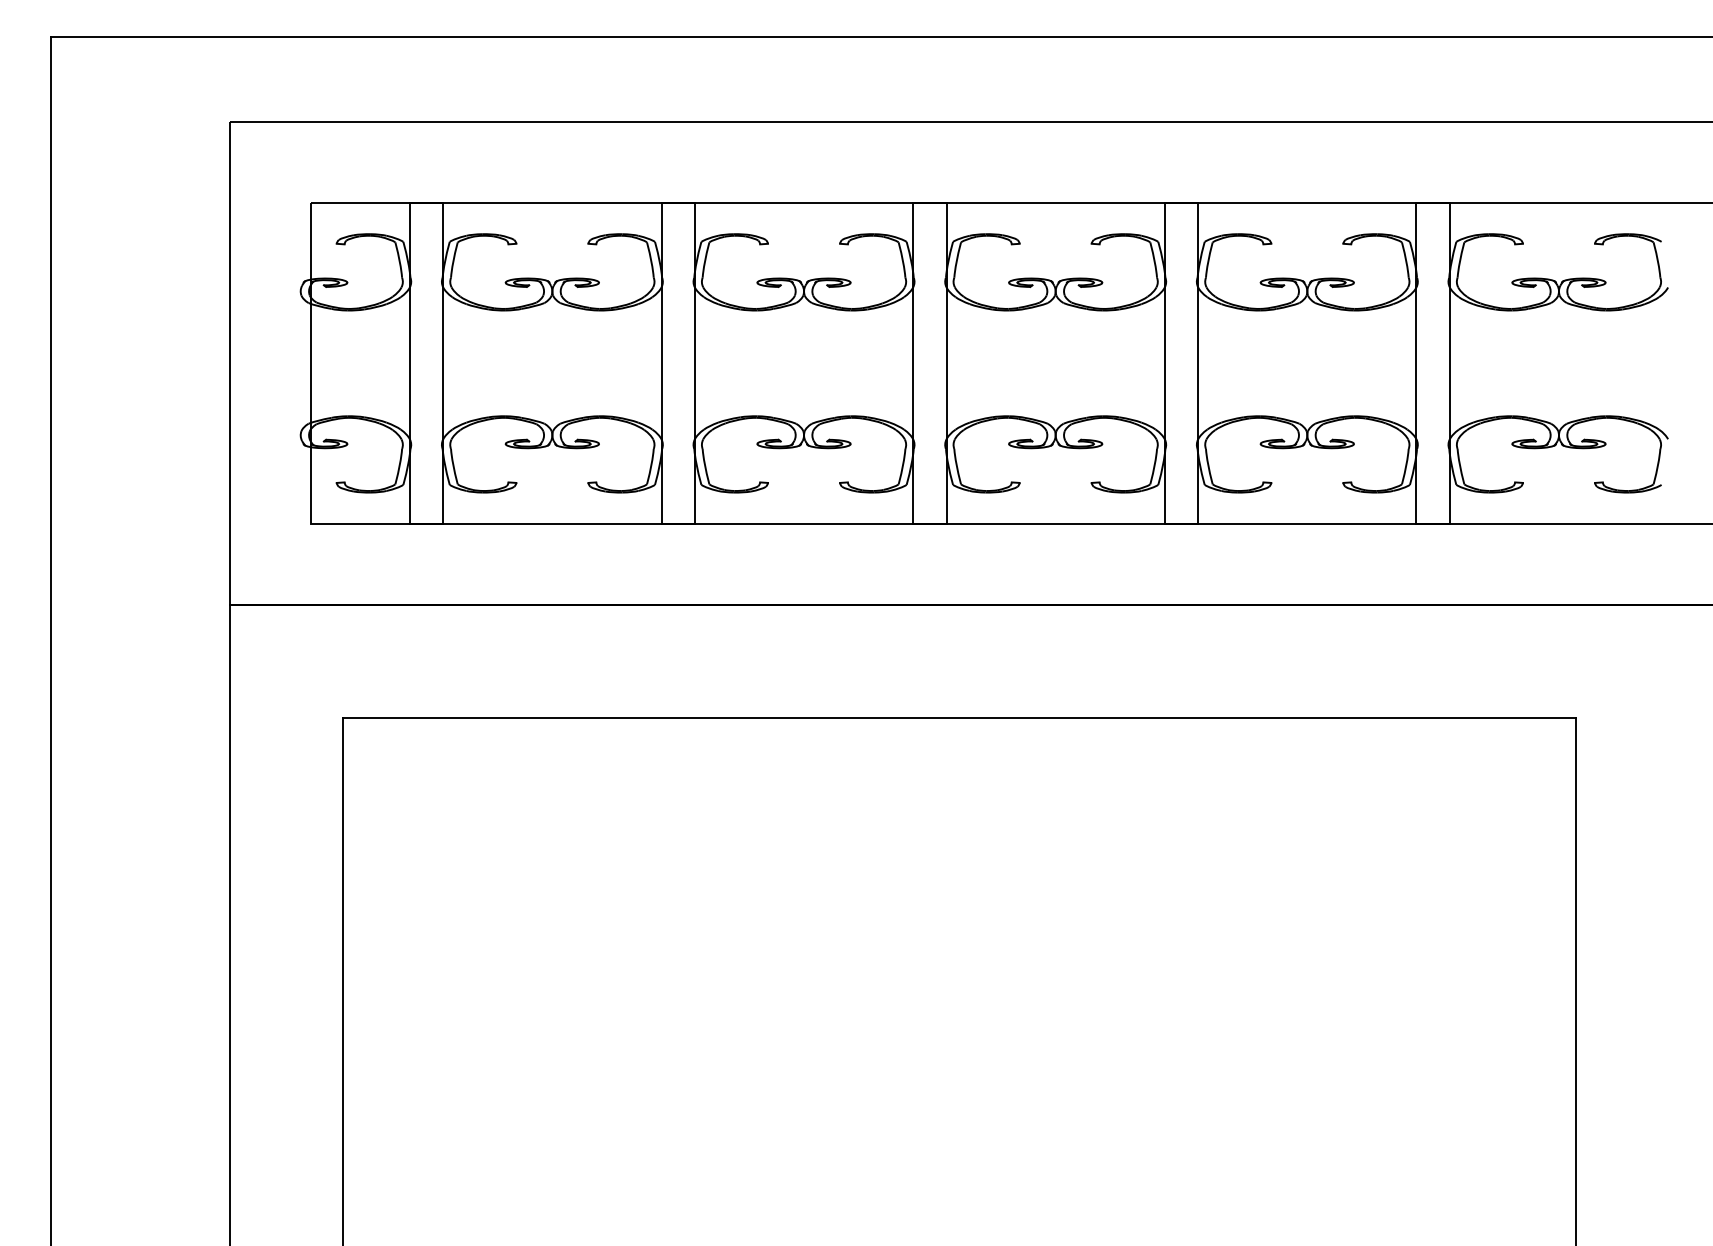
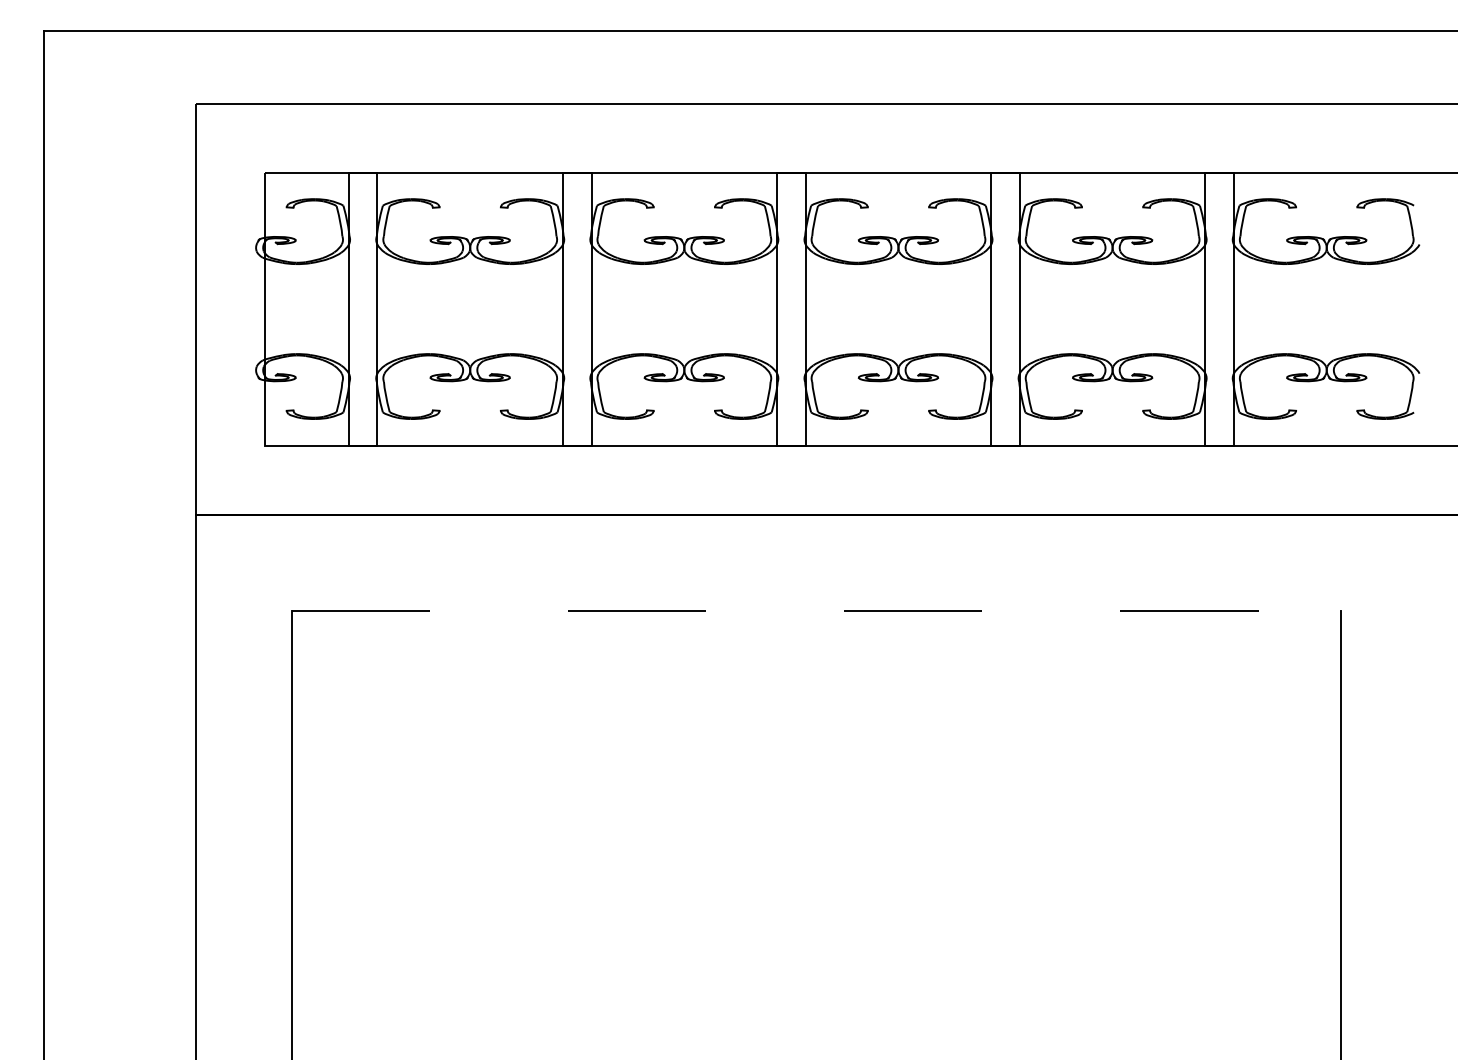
line: (960, 718) -> (817, 611), solid -> dashed

